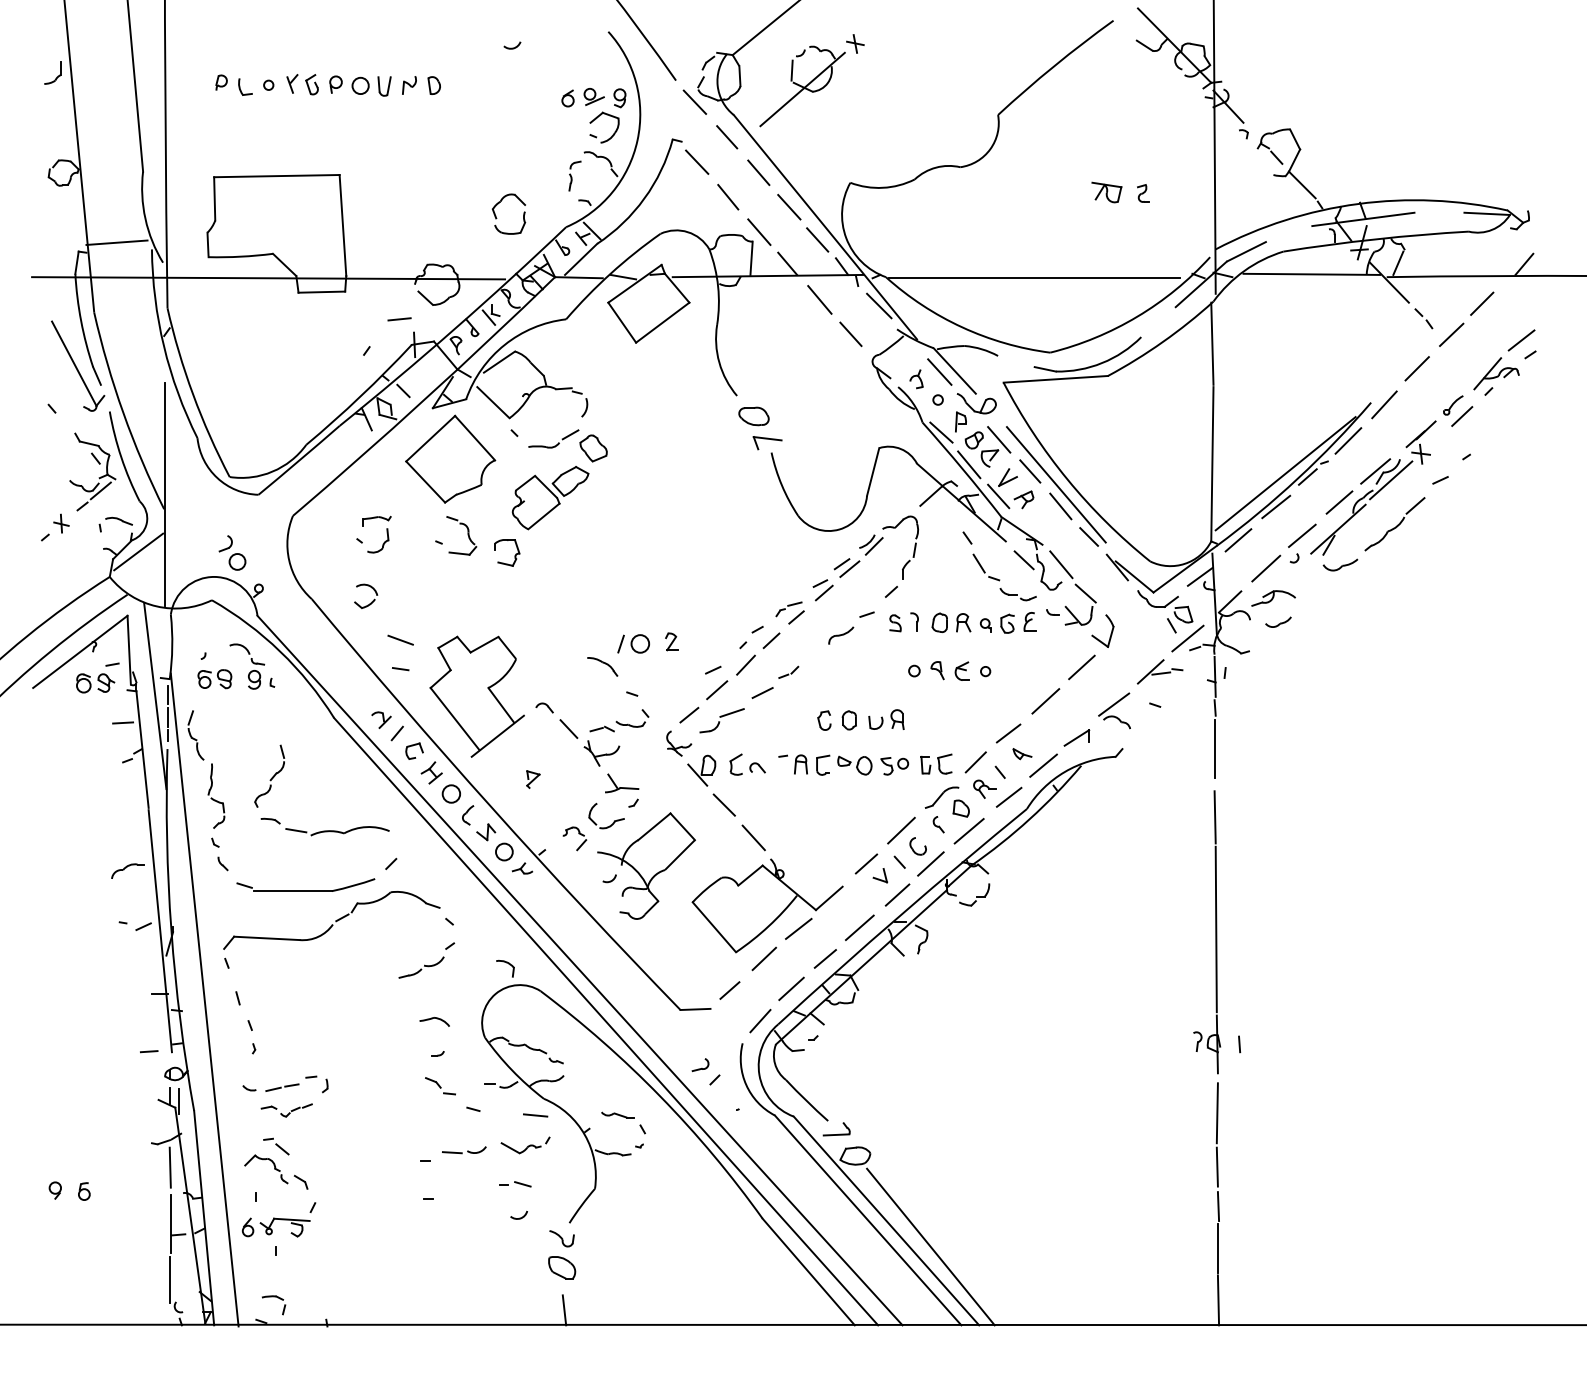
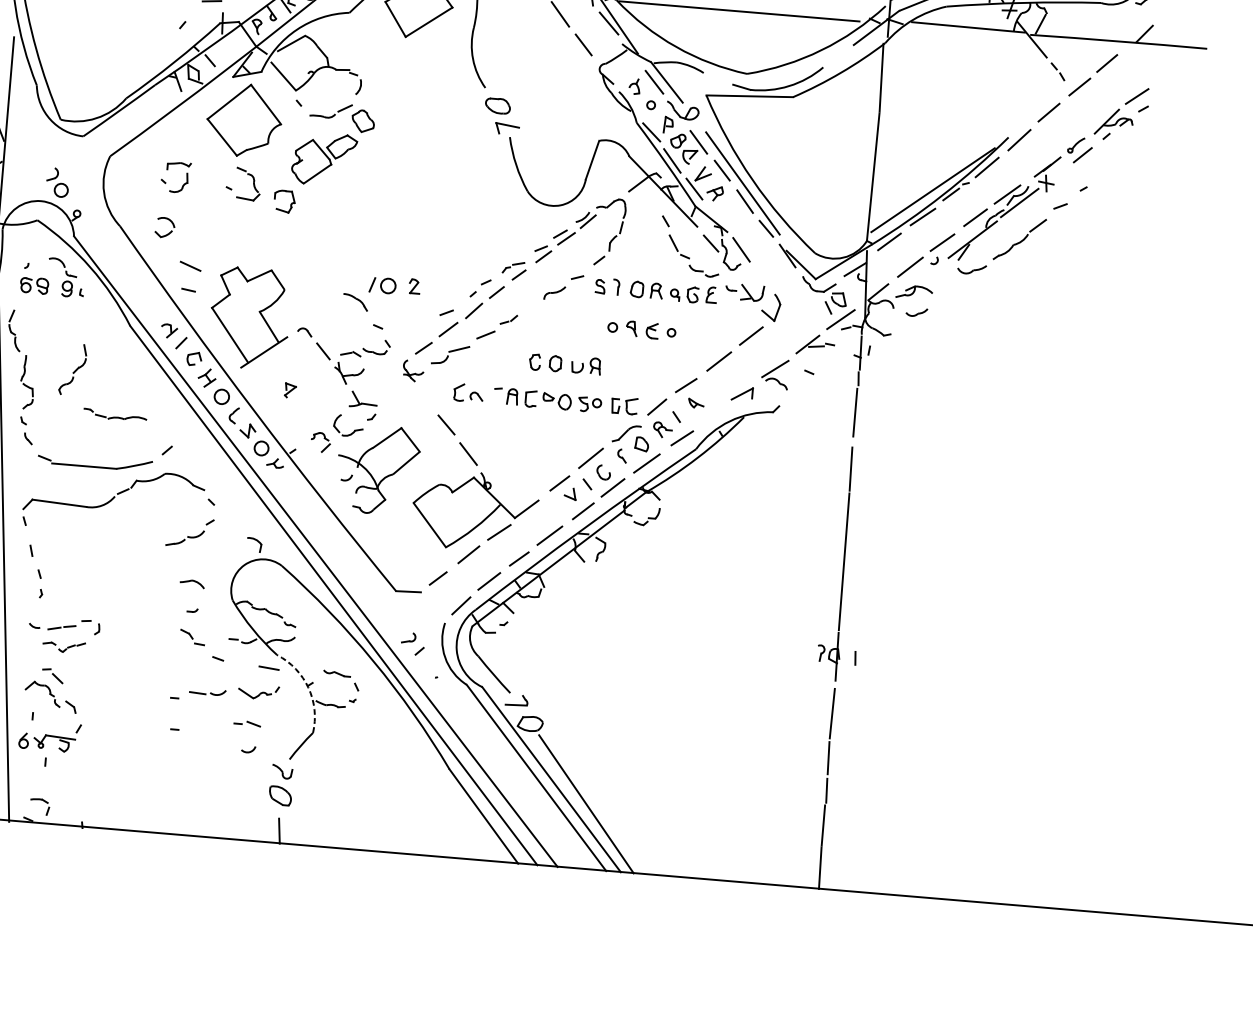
line: (1085, 593) -> (759, 275), removed
line: (1043, 765) -> (712, 414), removed
part: (701, 770) -> (430, 394), removed
part: (324, 826) -> (114, 414), size x0.6
arc: (584, 1135) -> (308, 688), solid -> dashed

